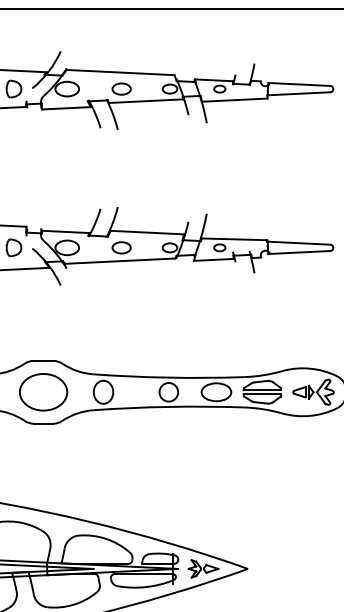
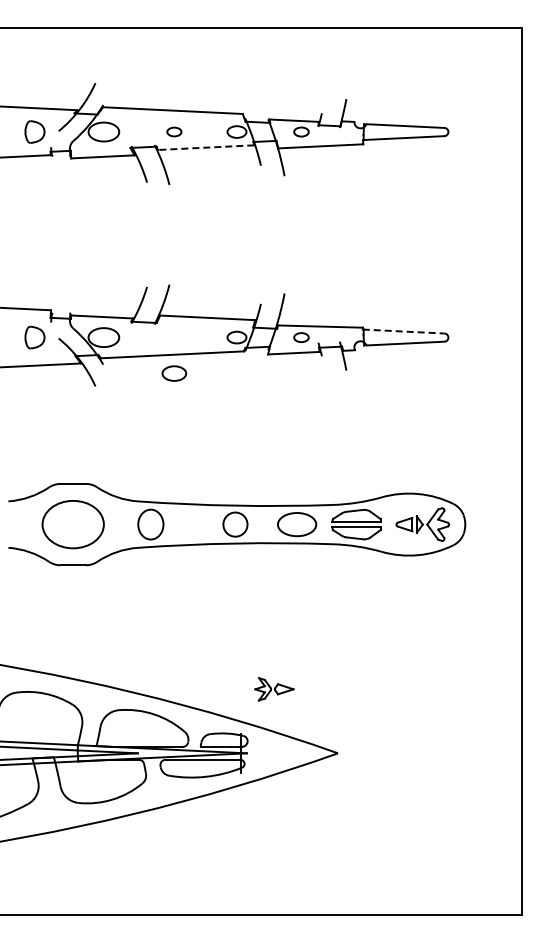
part: (121, 88) -> (174, 131), size x0.6
line: (145, 101) -> (205, 147), solid -> dashed
line: (298, 243) -> (403, 331), solid -> dashed
part: (121, 247) -> (174, 373), moved
part: (203, 569) -> (274, 689), moved

